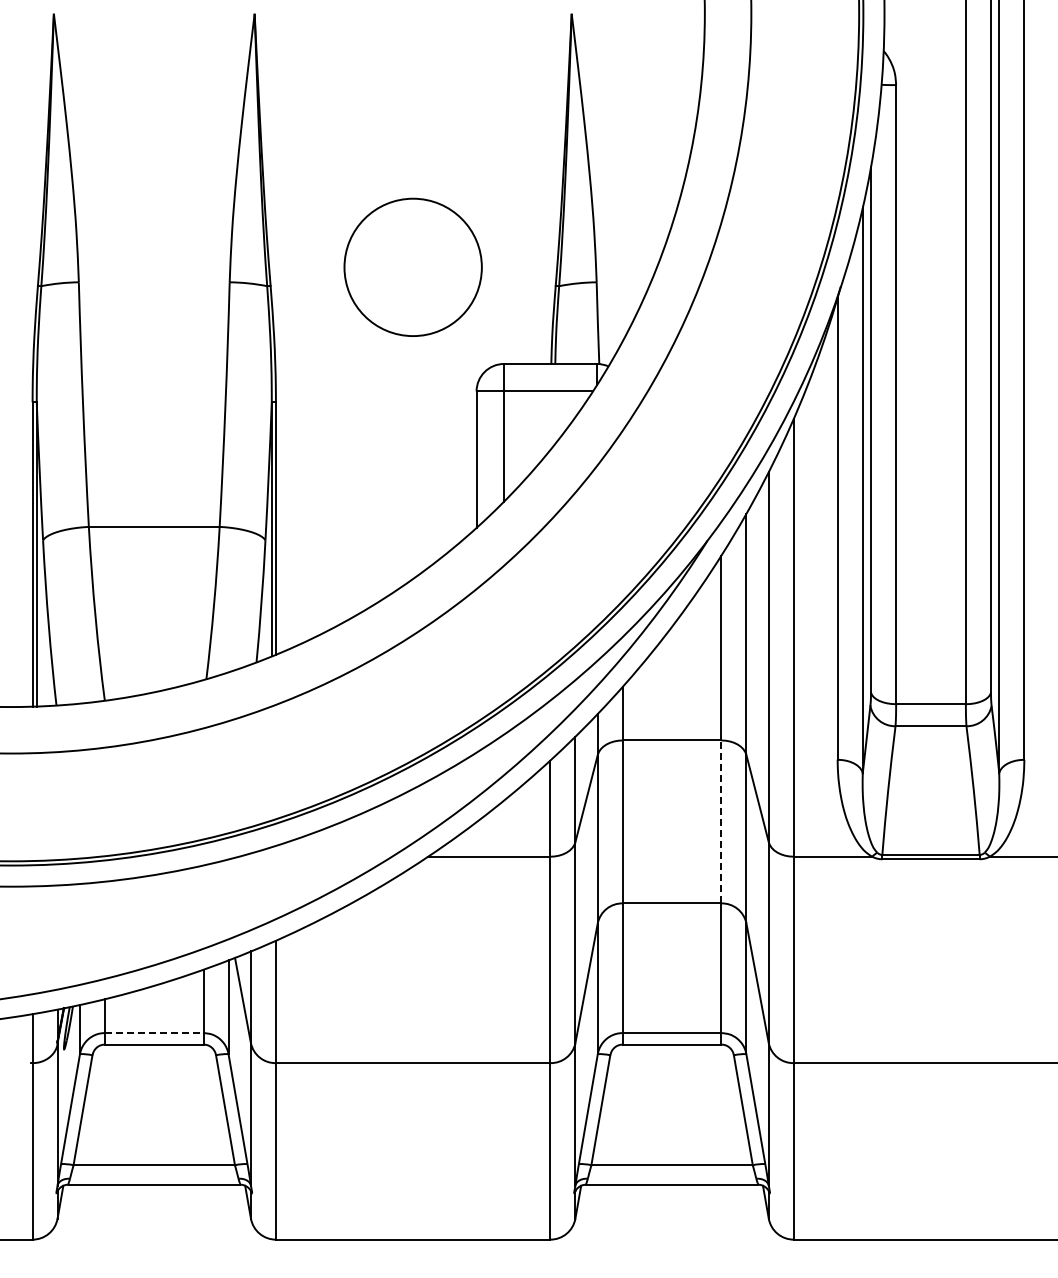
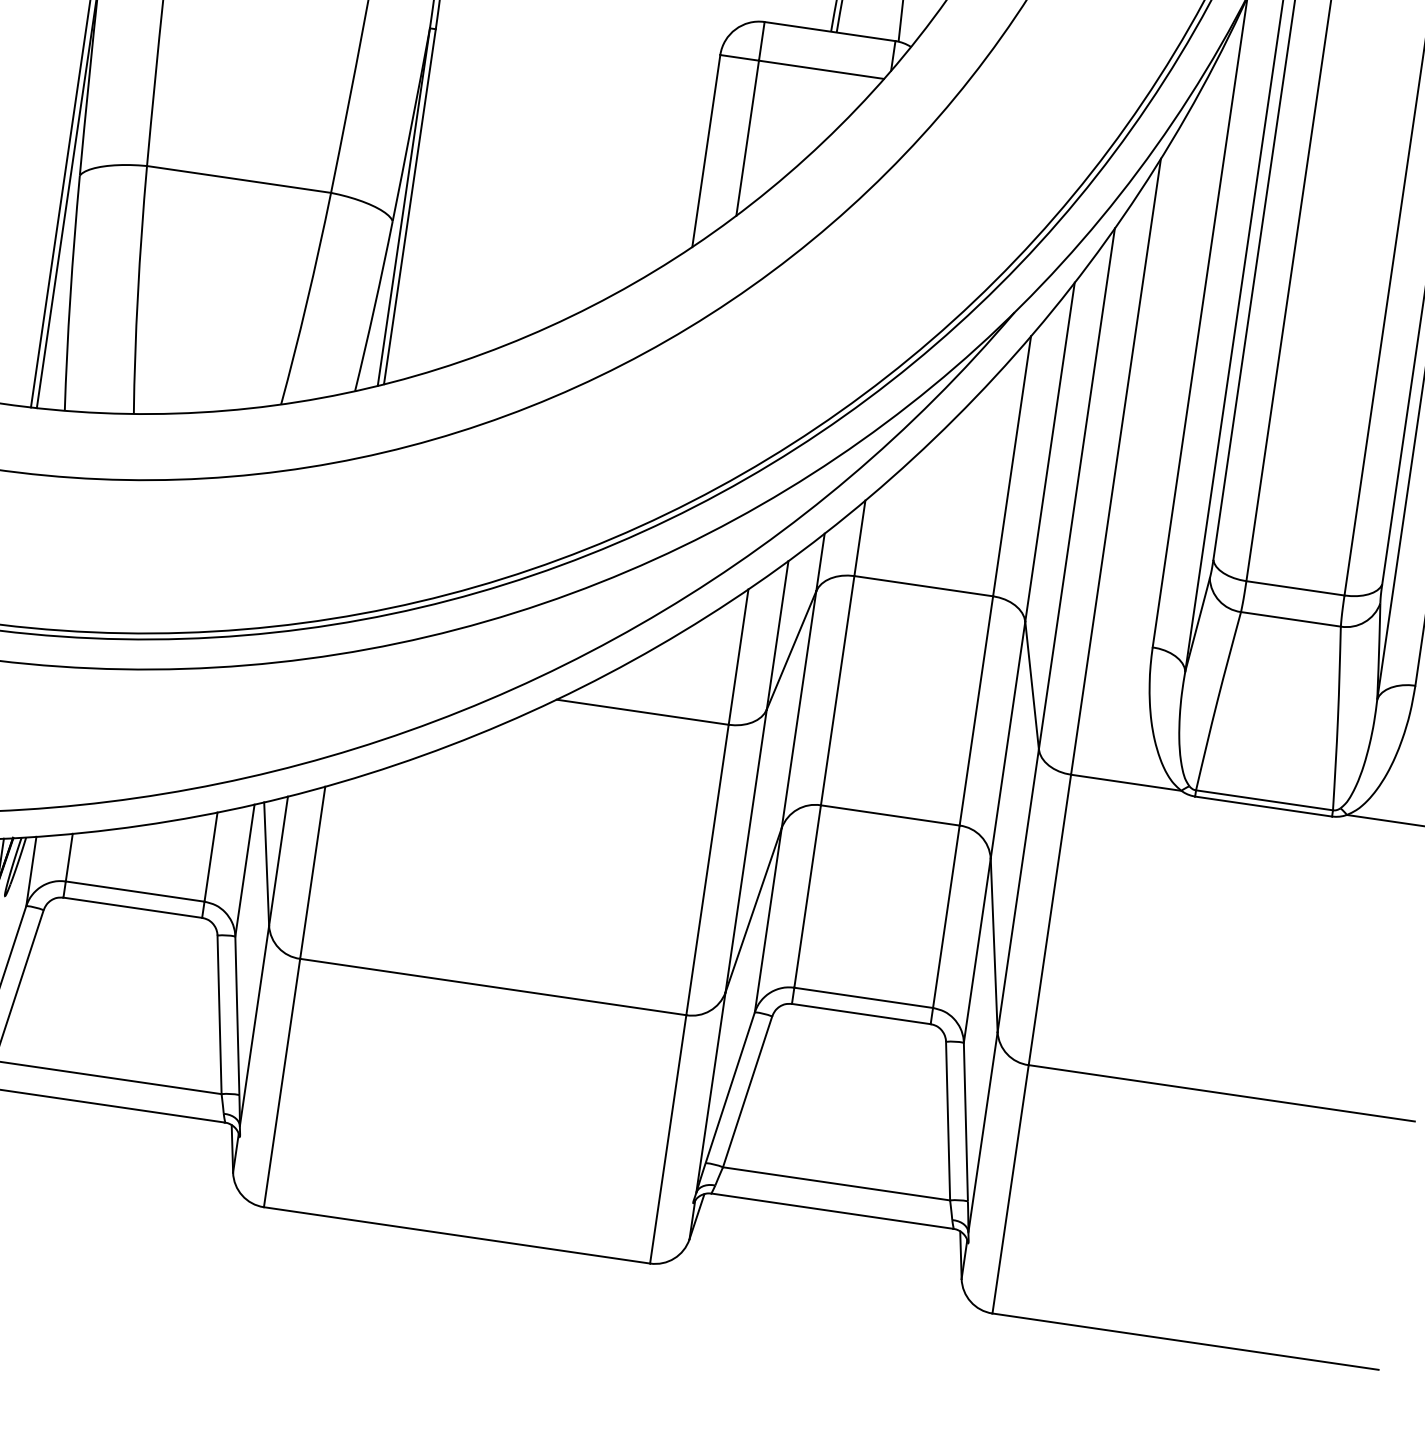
line: (721, 821) -> (976, 710), dashed -> solid
line: (154, 1033) -> (135, 892), dashed -> solid

